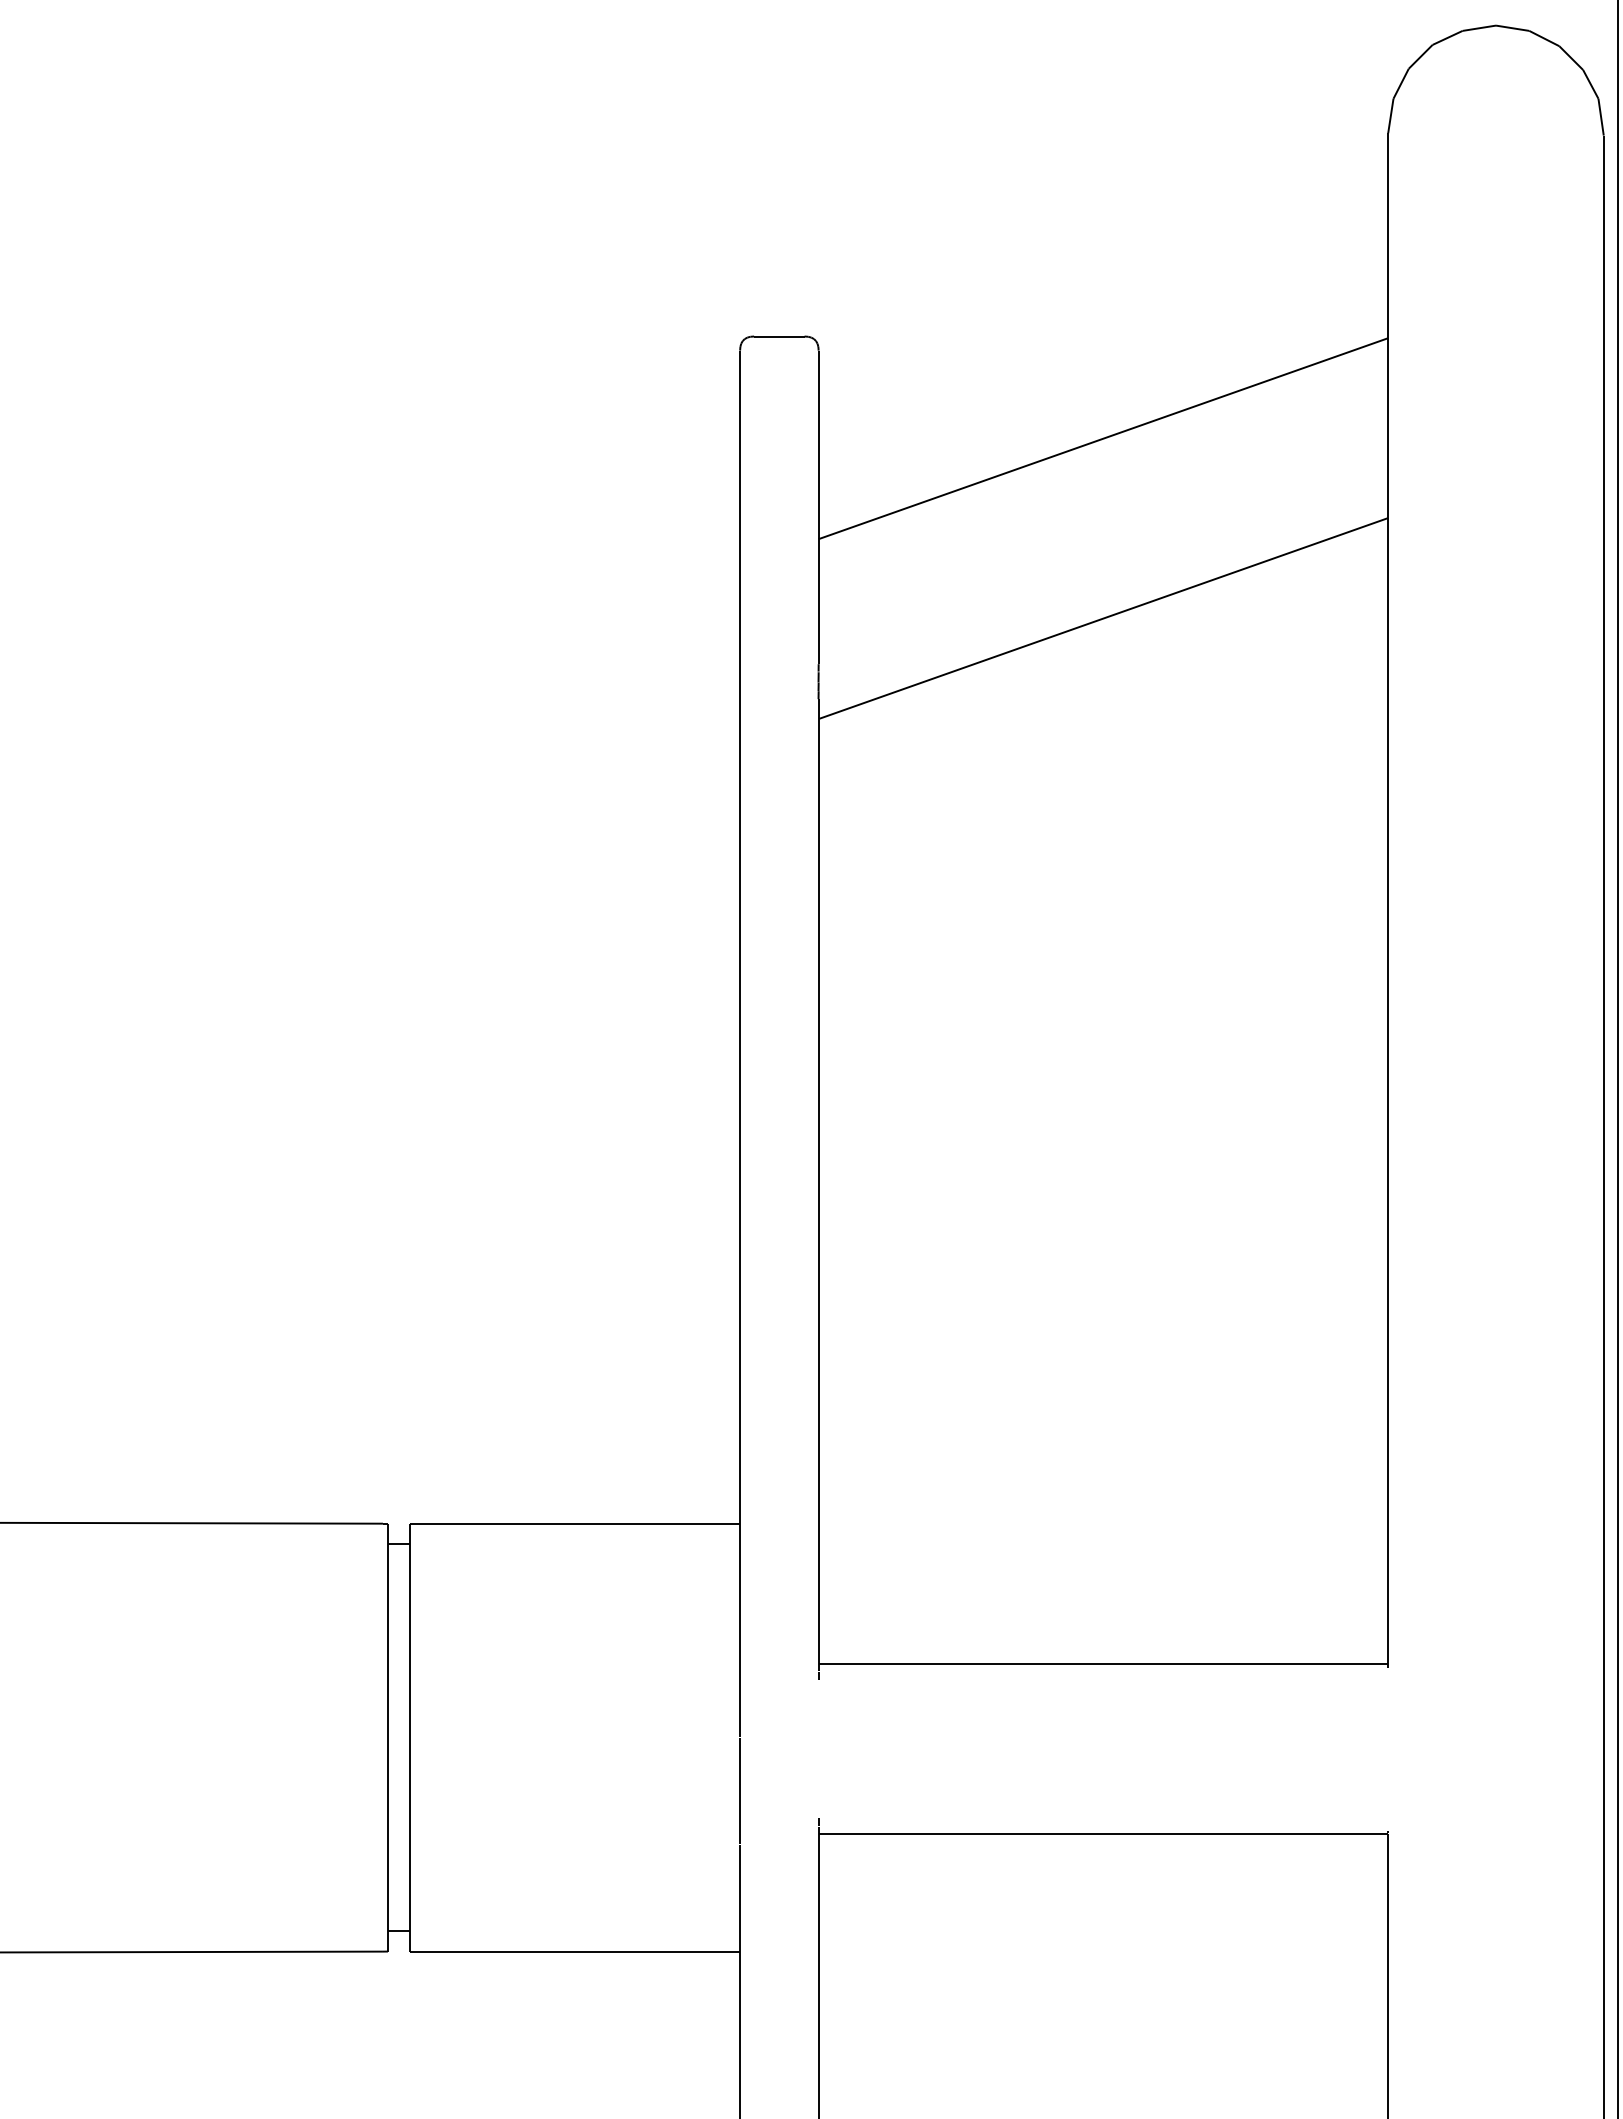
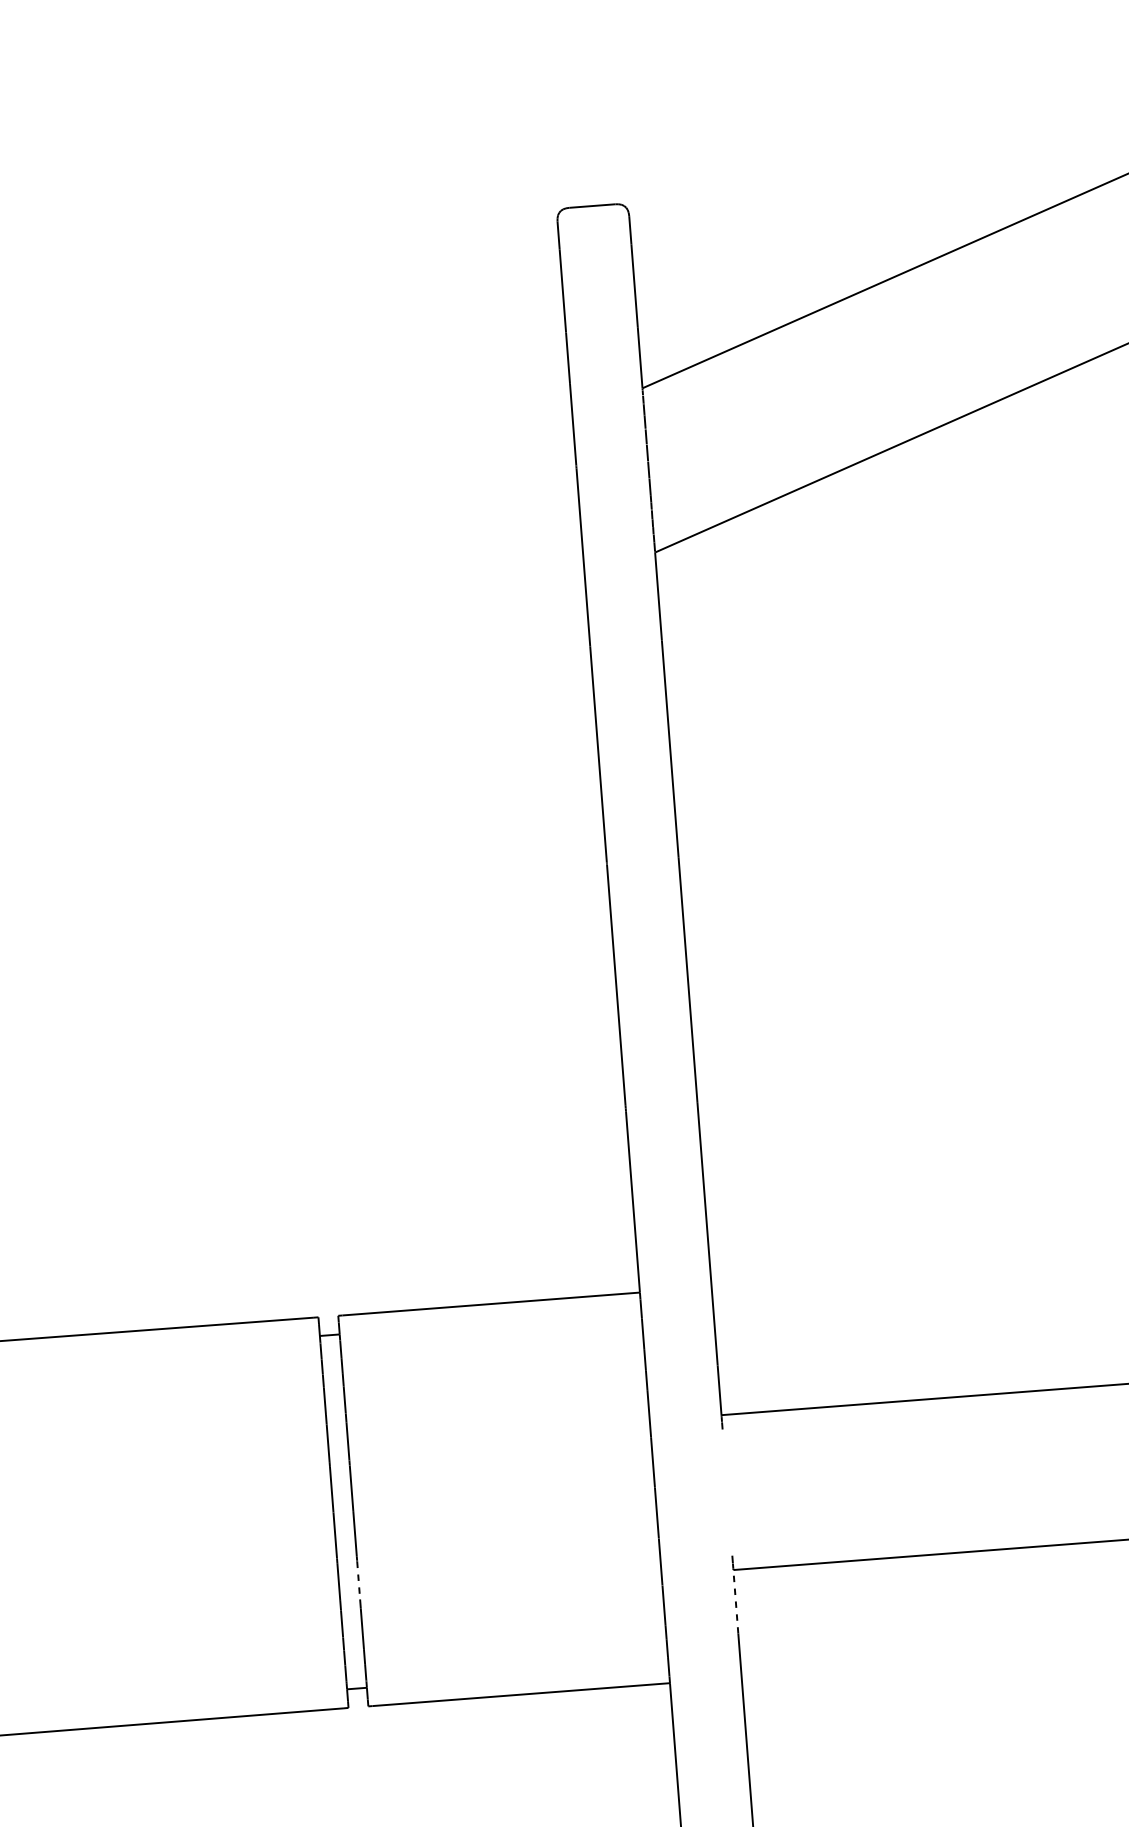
line: (409, 1813) -> (358, 1580), solid -> dashed
line: (818, 1868) -> (735, 1601), solid -> dashed

